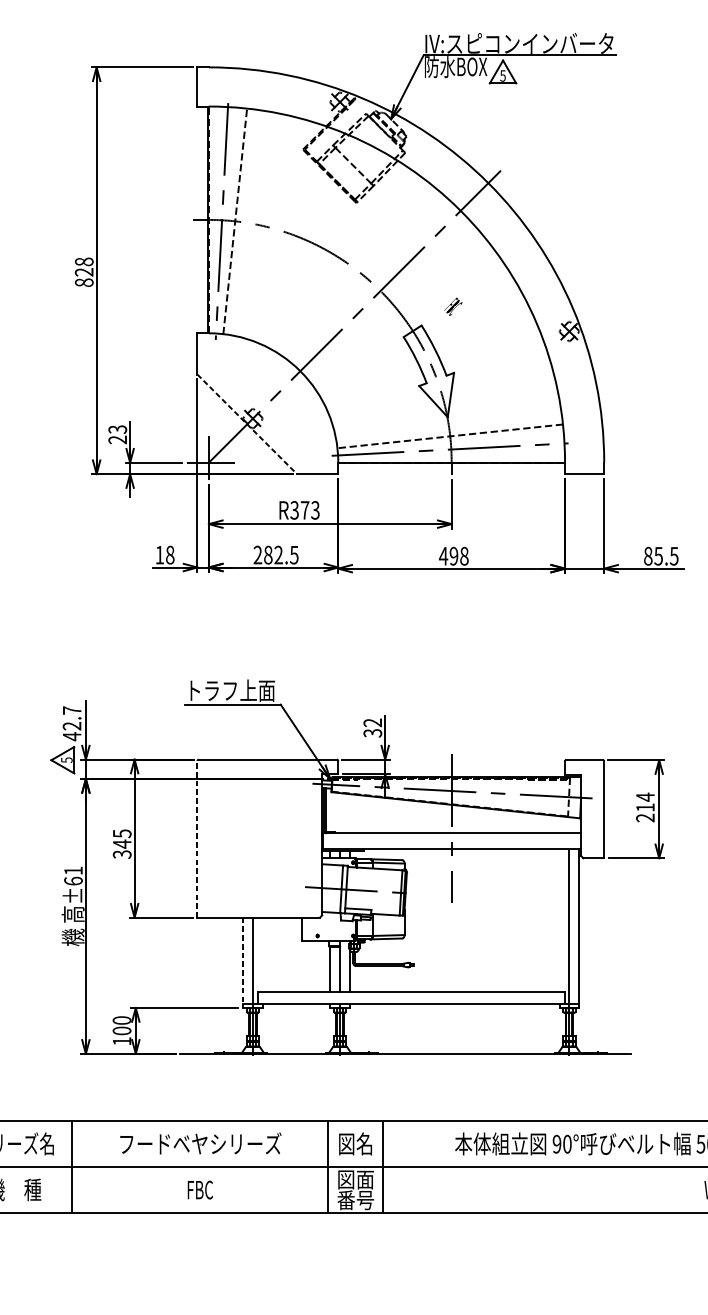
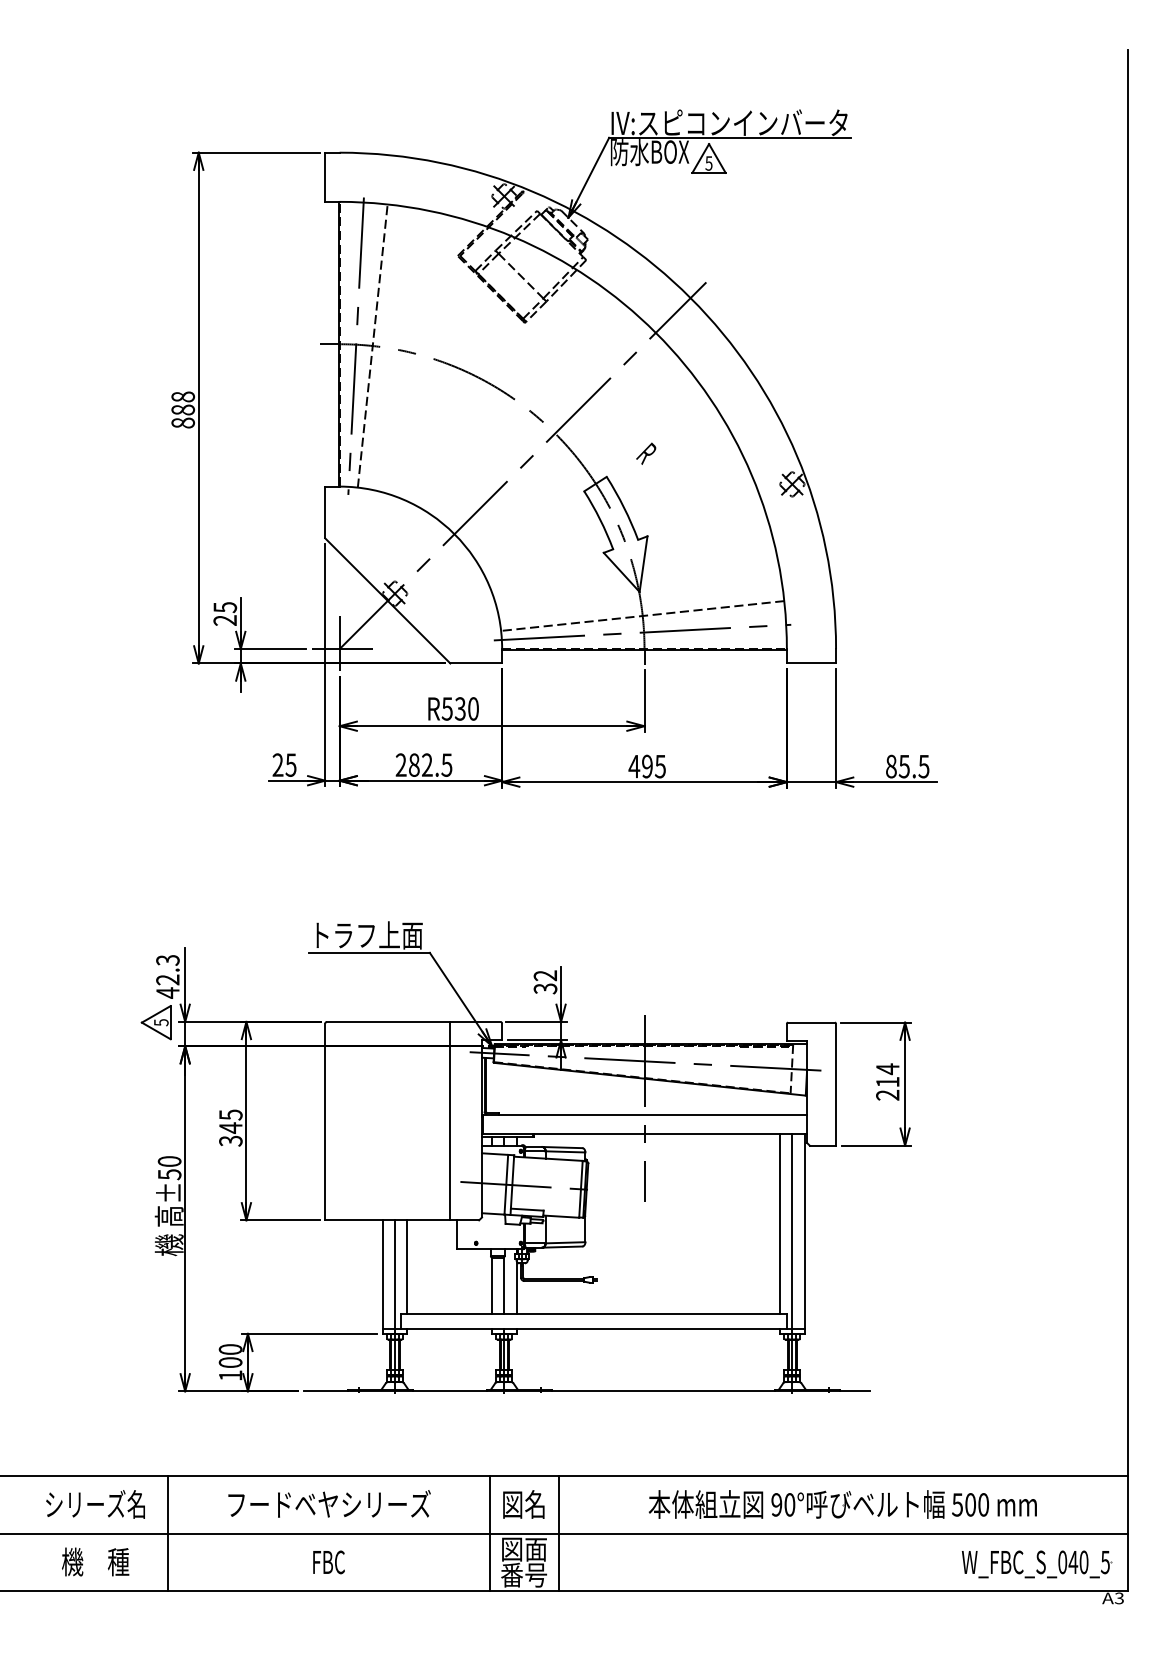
text: (84, 271) -> (183, 409), 828 -> 888
text: (453, 306) -> (646, 452), FBC -> R
line: (247, 424) -> (388, 601), dashed -> solid
text: (117, 429) -> (224, 607), 23 -> 25
text: (305, 510) -> (460, 708), R373 -> R530
text: (164, 554) -> (284, 764), 18 -> 25
text: (463, 556) -> (659, 766), 498 -> 495
text: (71, 709) -> (167, 959), 42.7 -> 42.3
line: (197, 838) -> (325, 1121), dashed -> solid
line: (297, 838) -> (450, 1120), added
text: (73, 876) -> (169, 1168), ±61 -> ±50
line: (559, 920) -> (779, 1224), added
line: (262, 955) -> (407, 1267), added
line: (243, 963) -> (382, 1277), dashed -> solid

